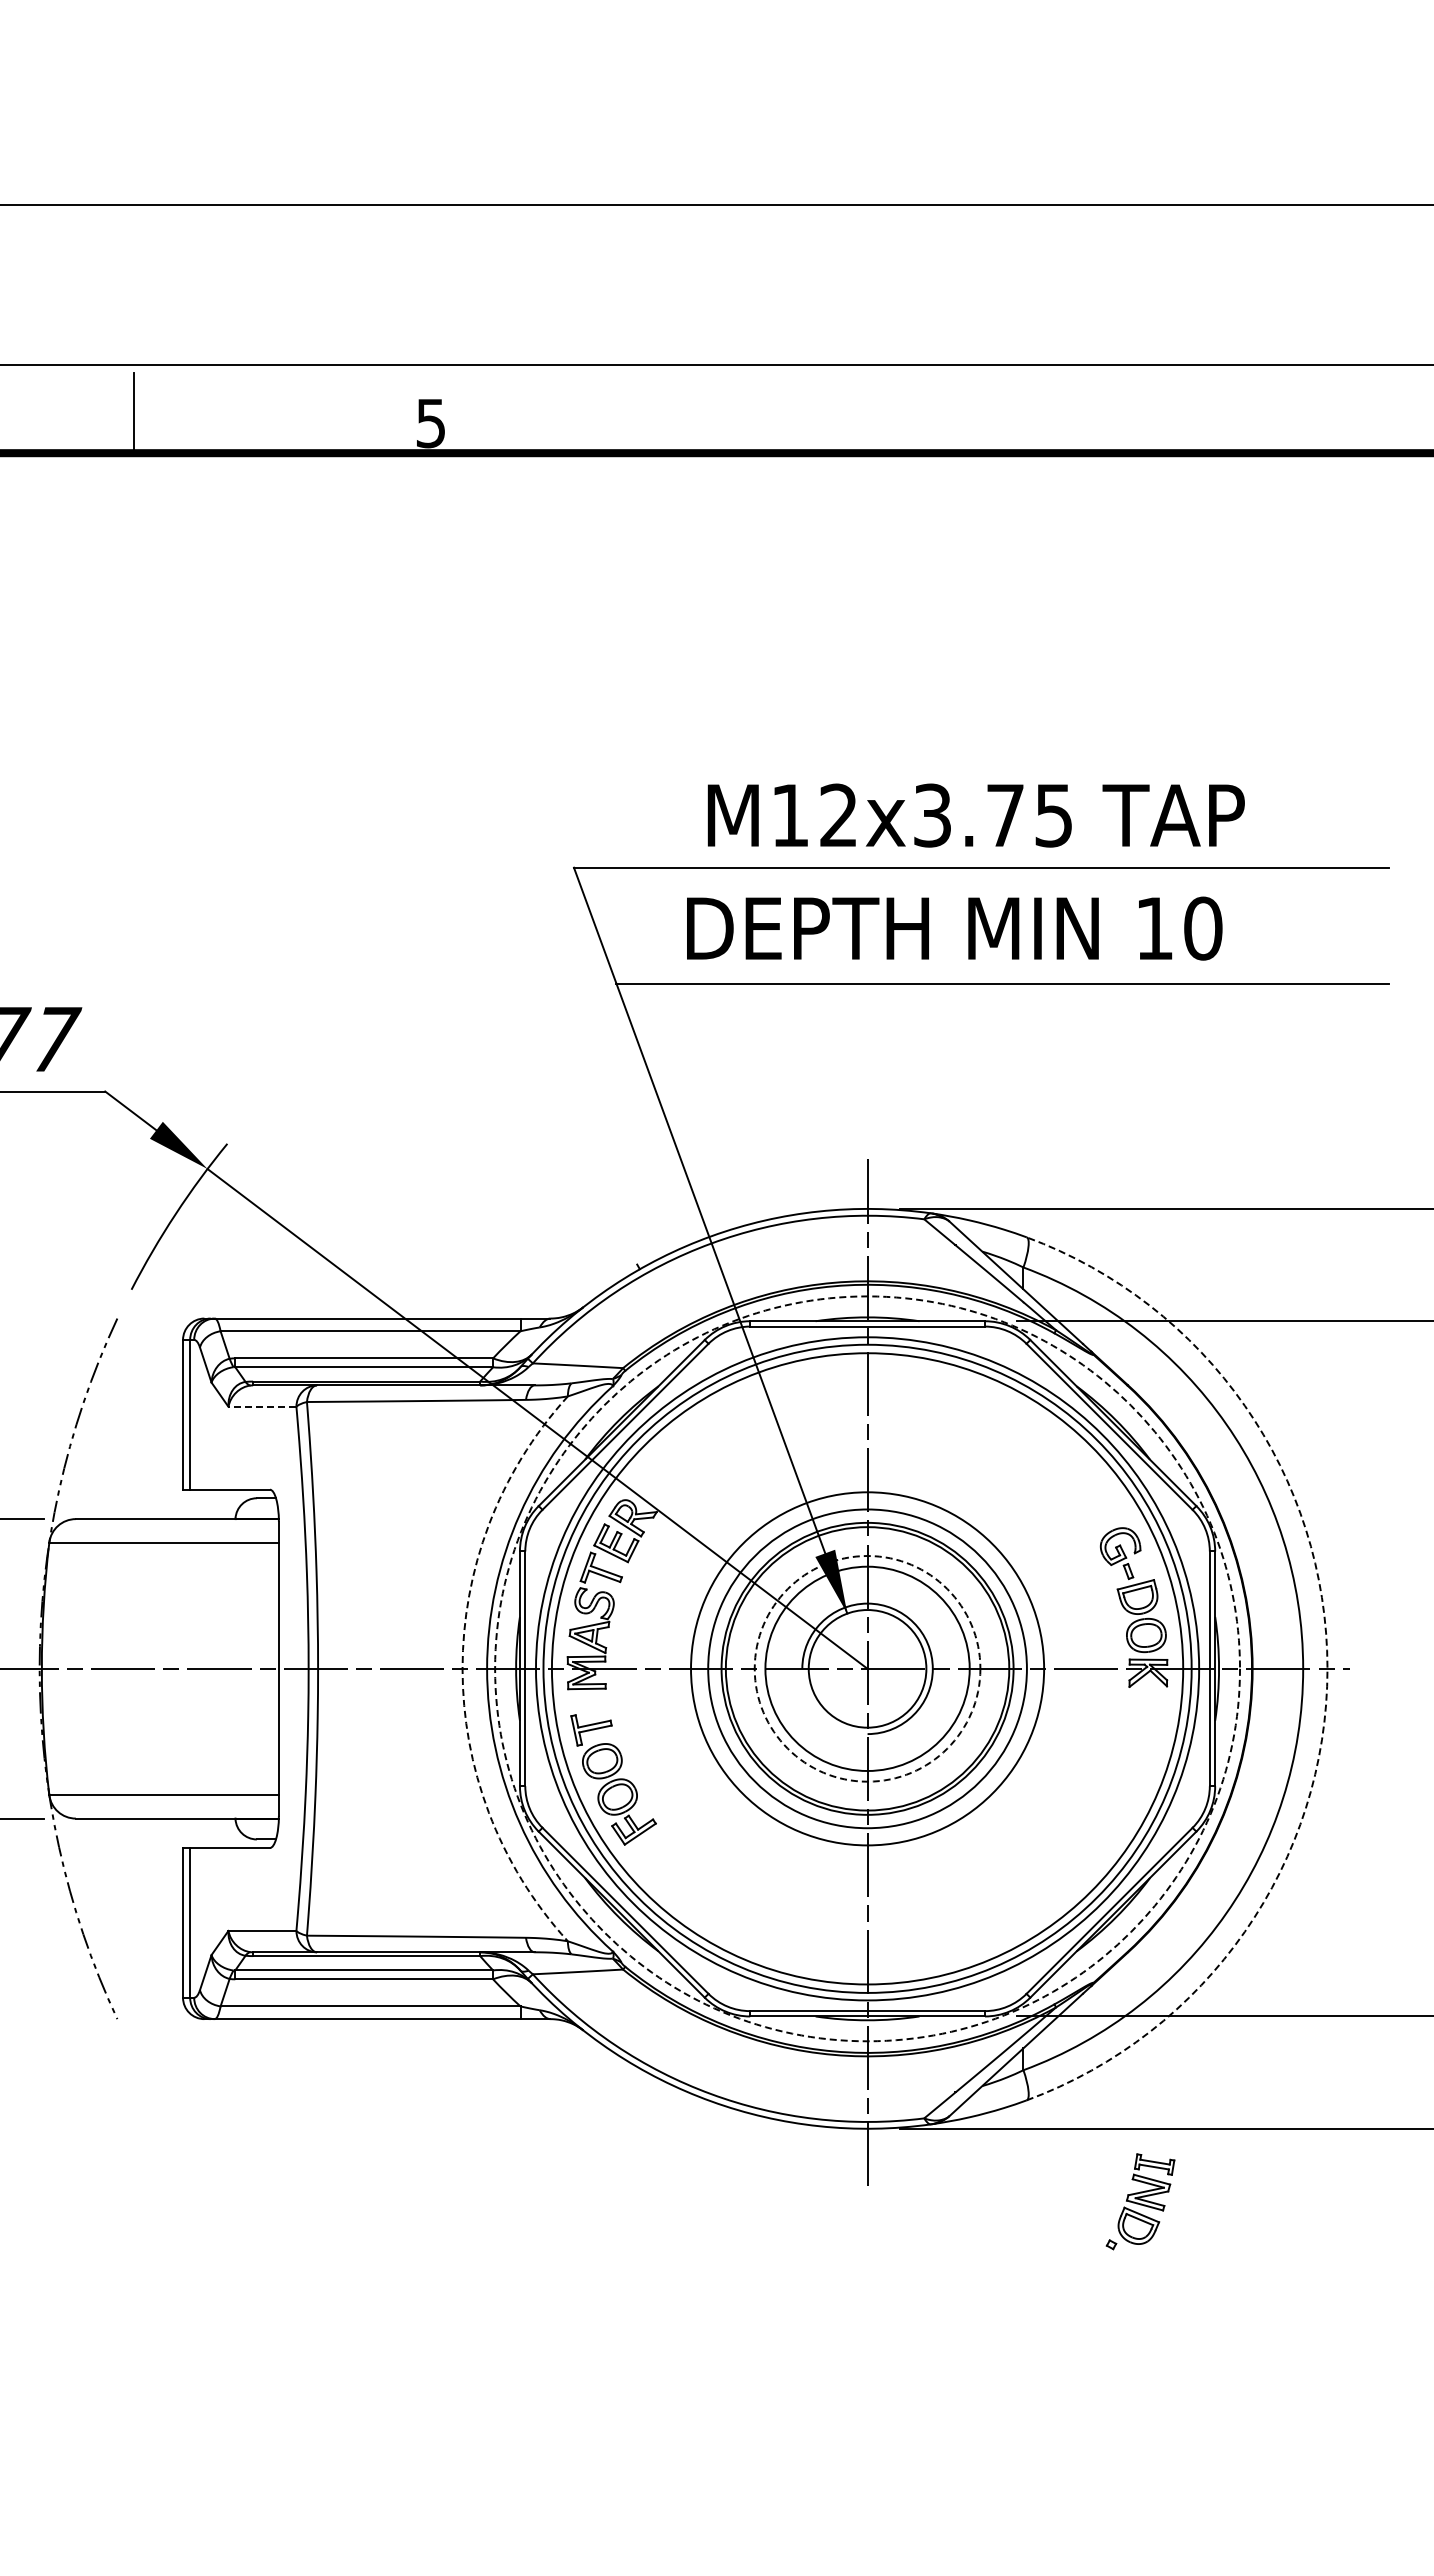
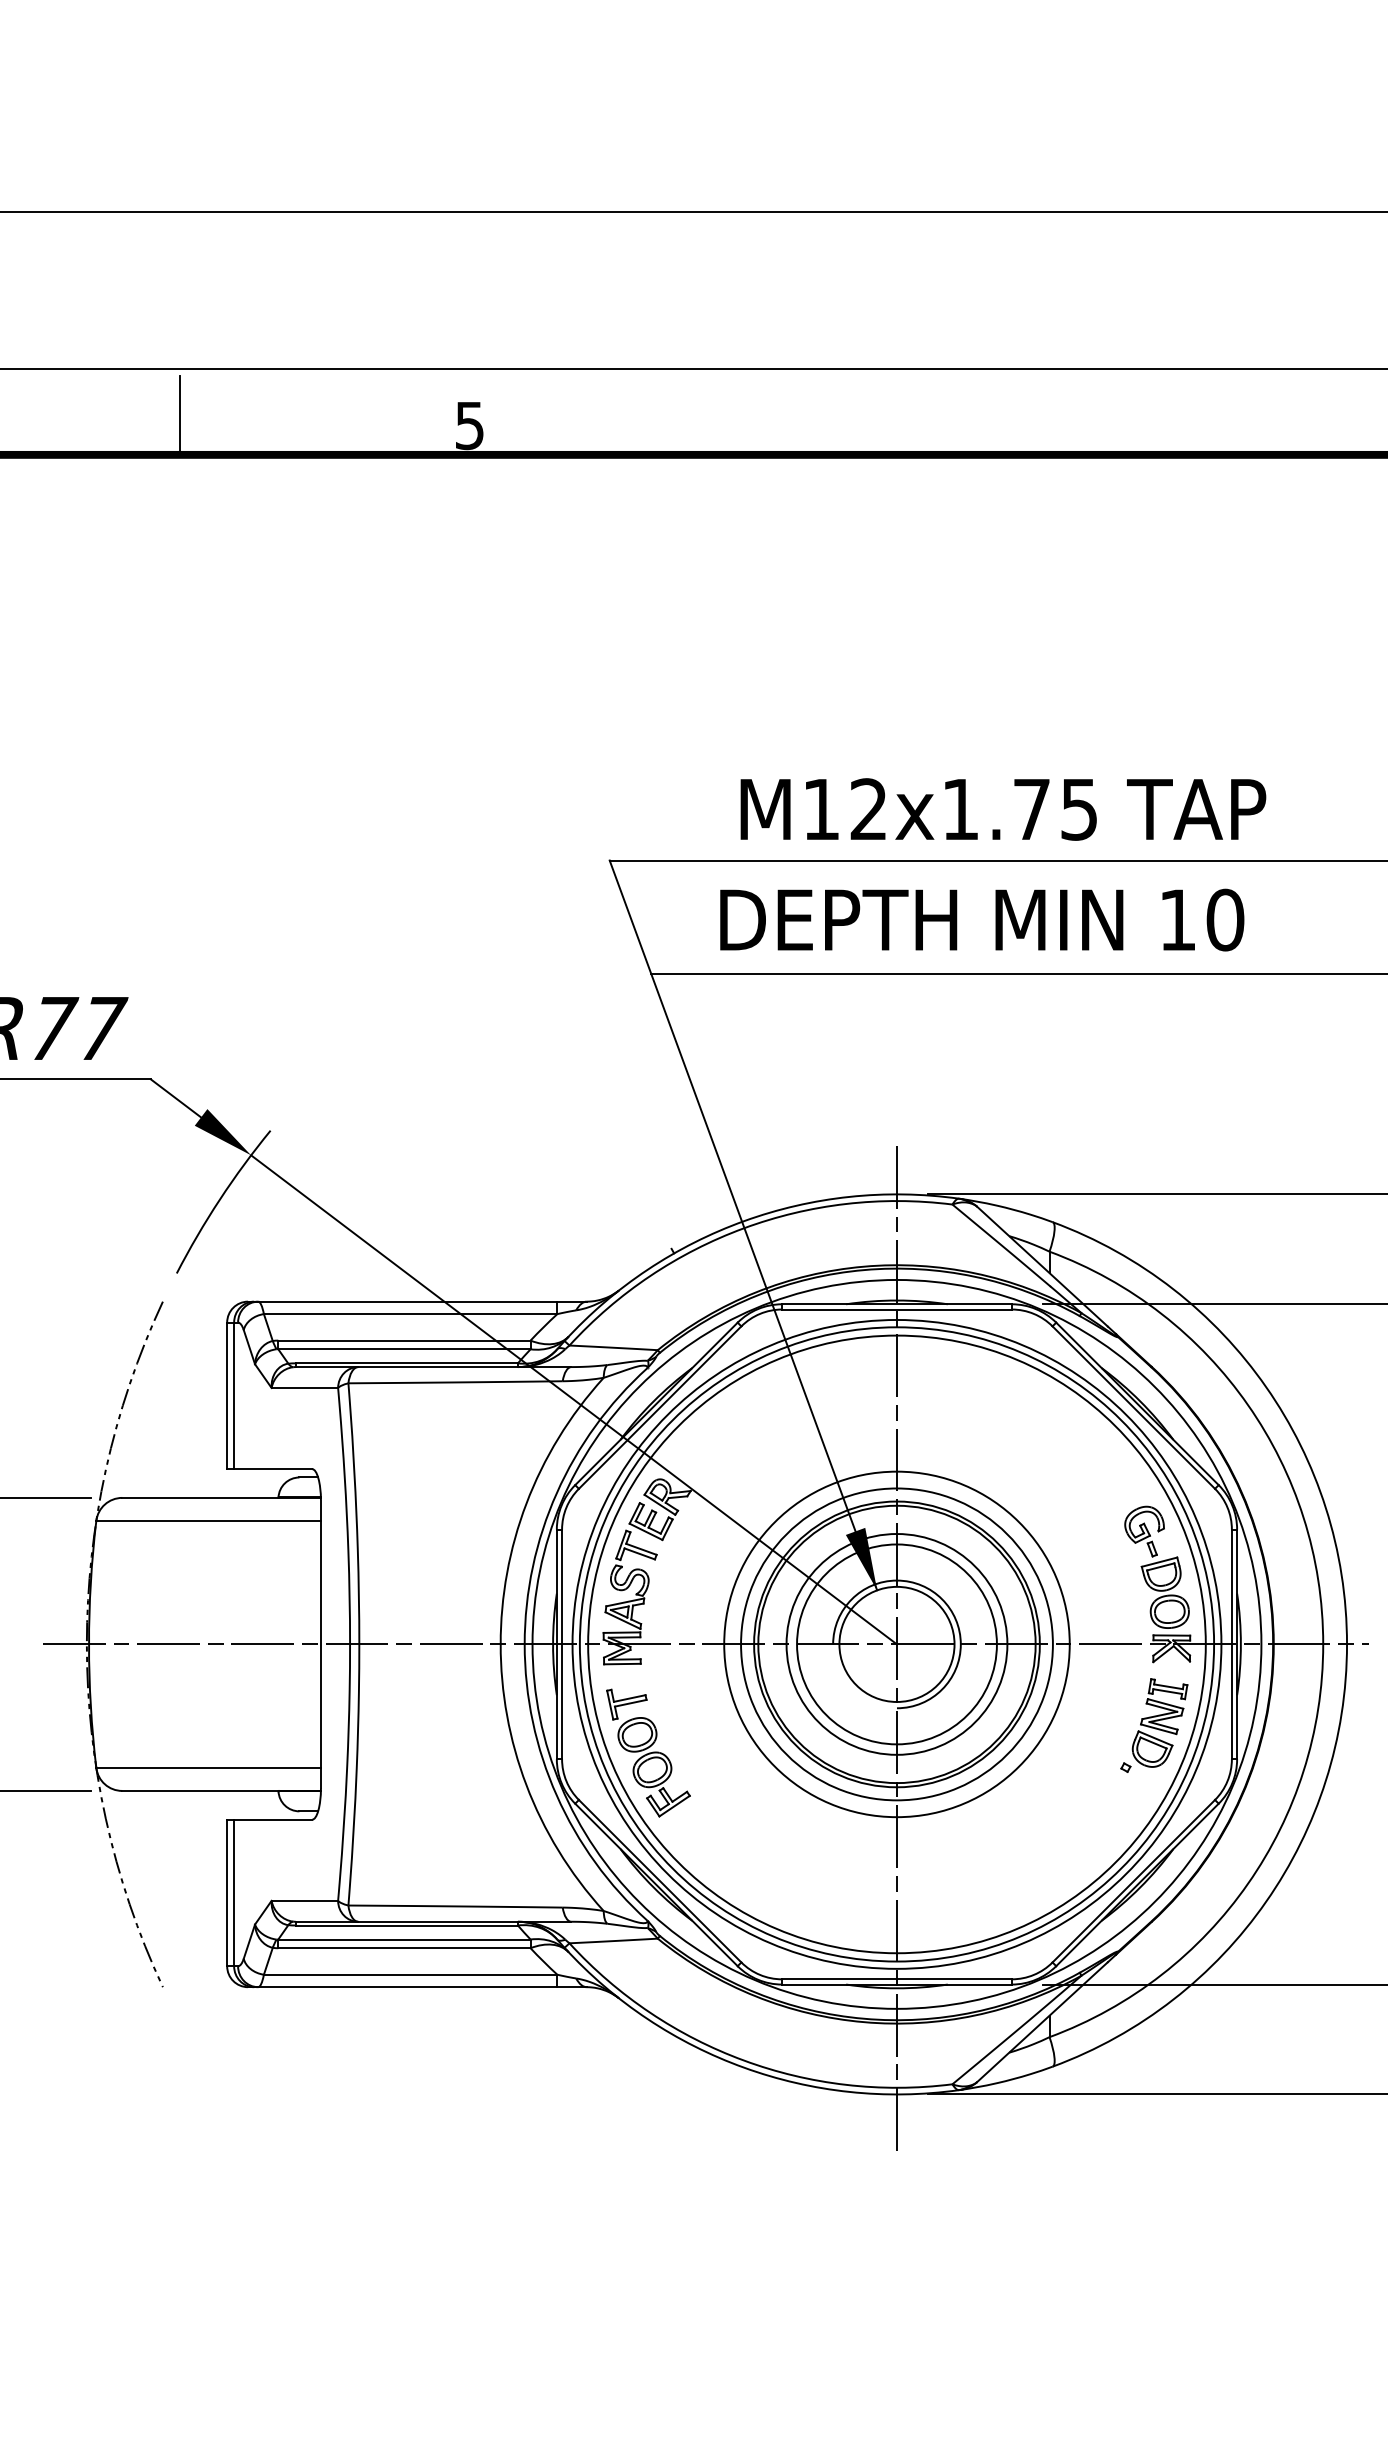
text: (932, 815) -> (960, 809), M12x3.75 -> M12x1.75
line: (262, 1406) -> (304, 1387), dashed -> solid
arc: (462, 1668) -> (500, 1644), dashed -> solid
circle: (867, 1668) -> (896, 1644), dashed -> solid
circle: (867, 1668) -> (896, 1644), dashed -> solid
arc: (1327, 1668) -> (1347, 1644), dashed -> solid
part: (1140, 2201) -> (1154, 1725), moved

